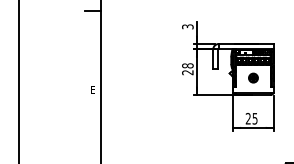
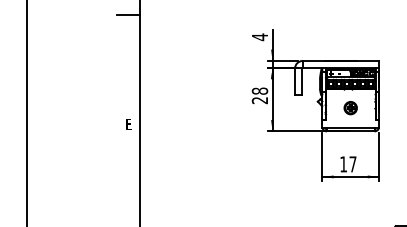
text: (187, 26) -> (259, 36), 3 -> 4
text: (251, 118) -> (348, 163), 25 -> 17

